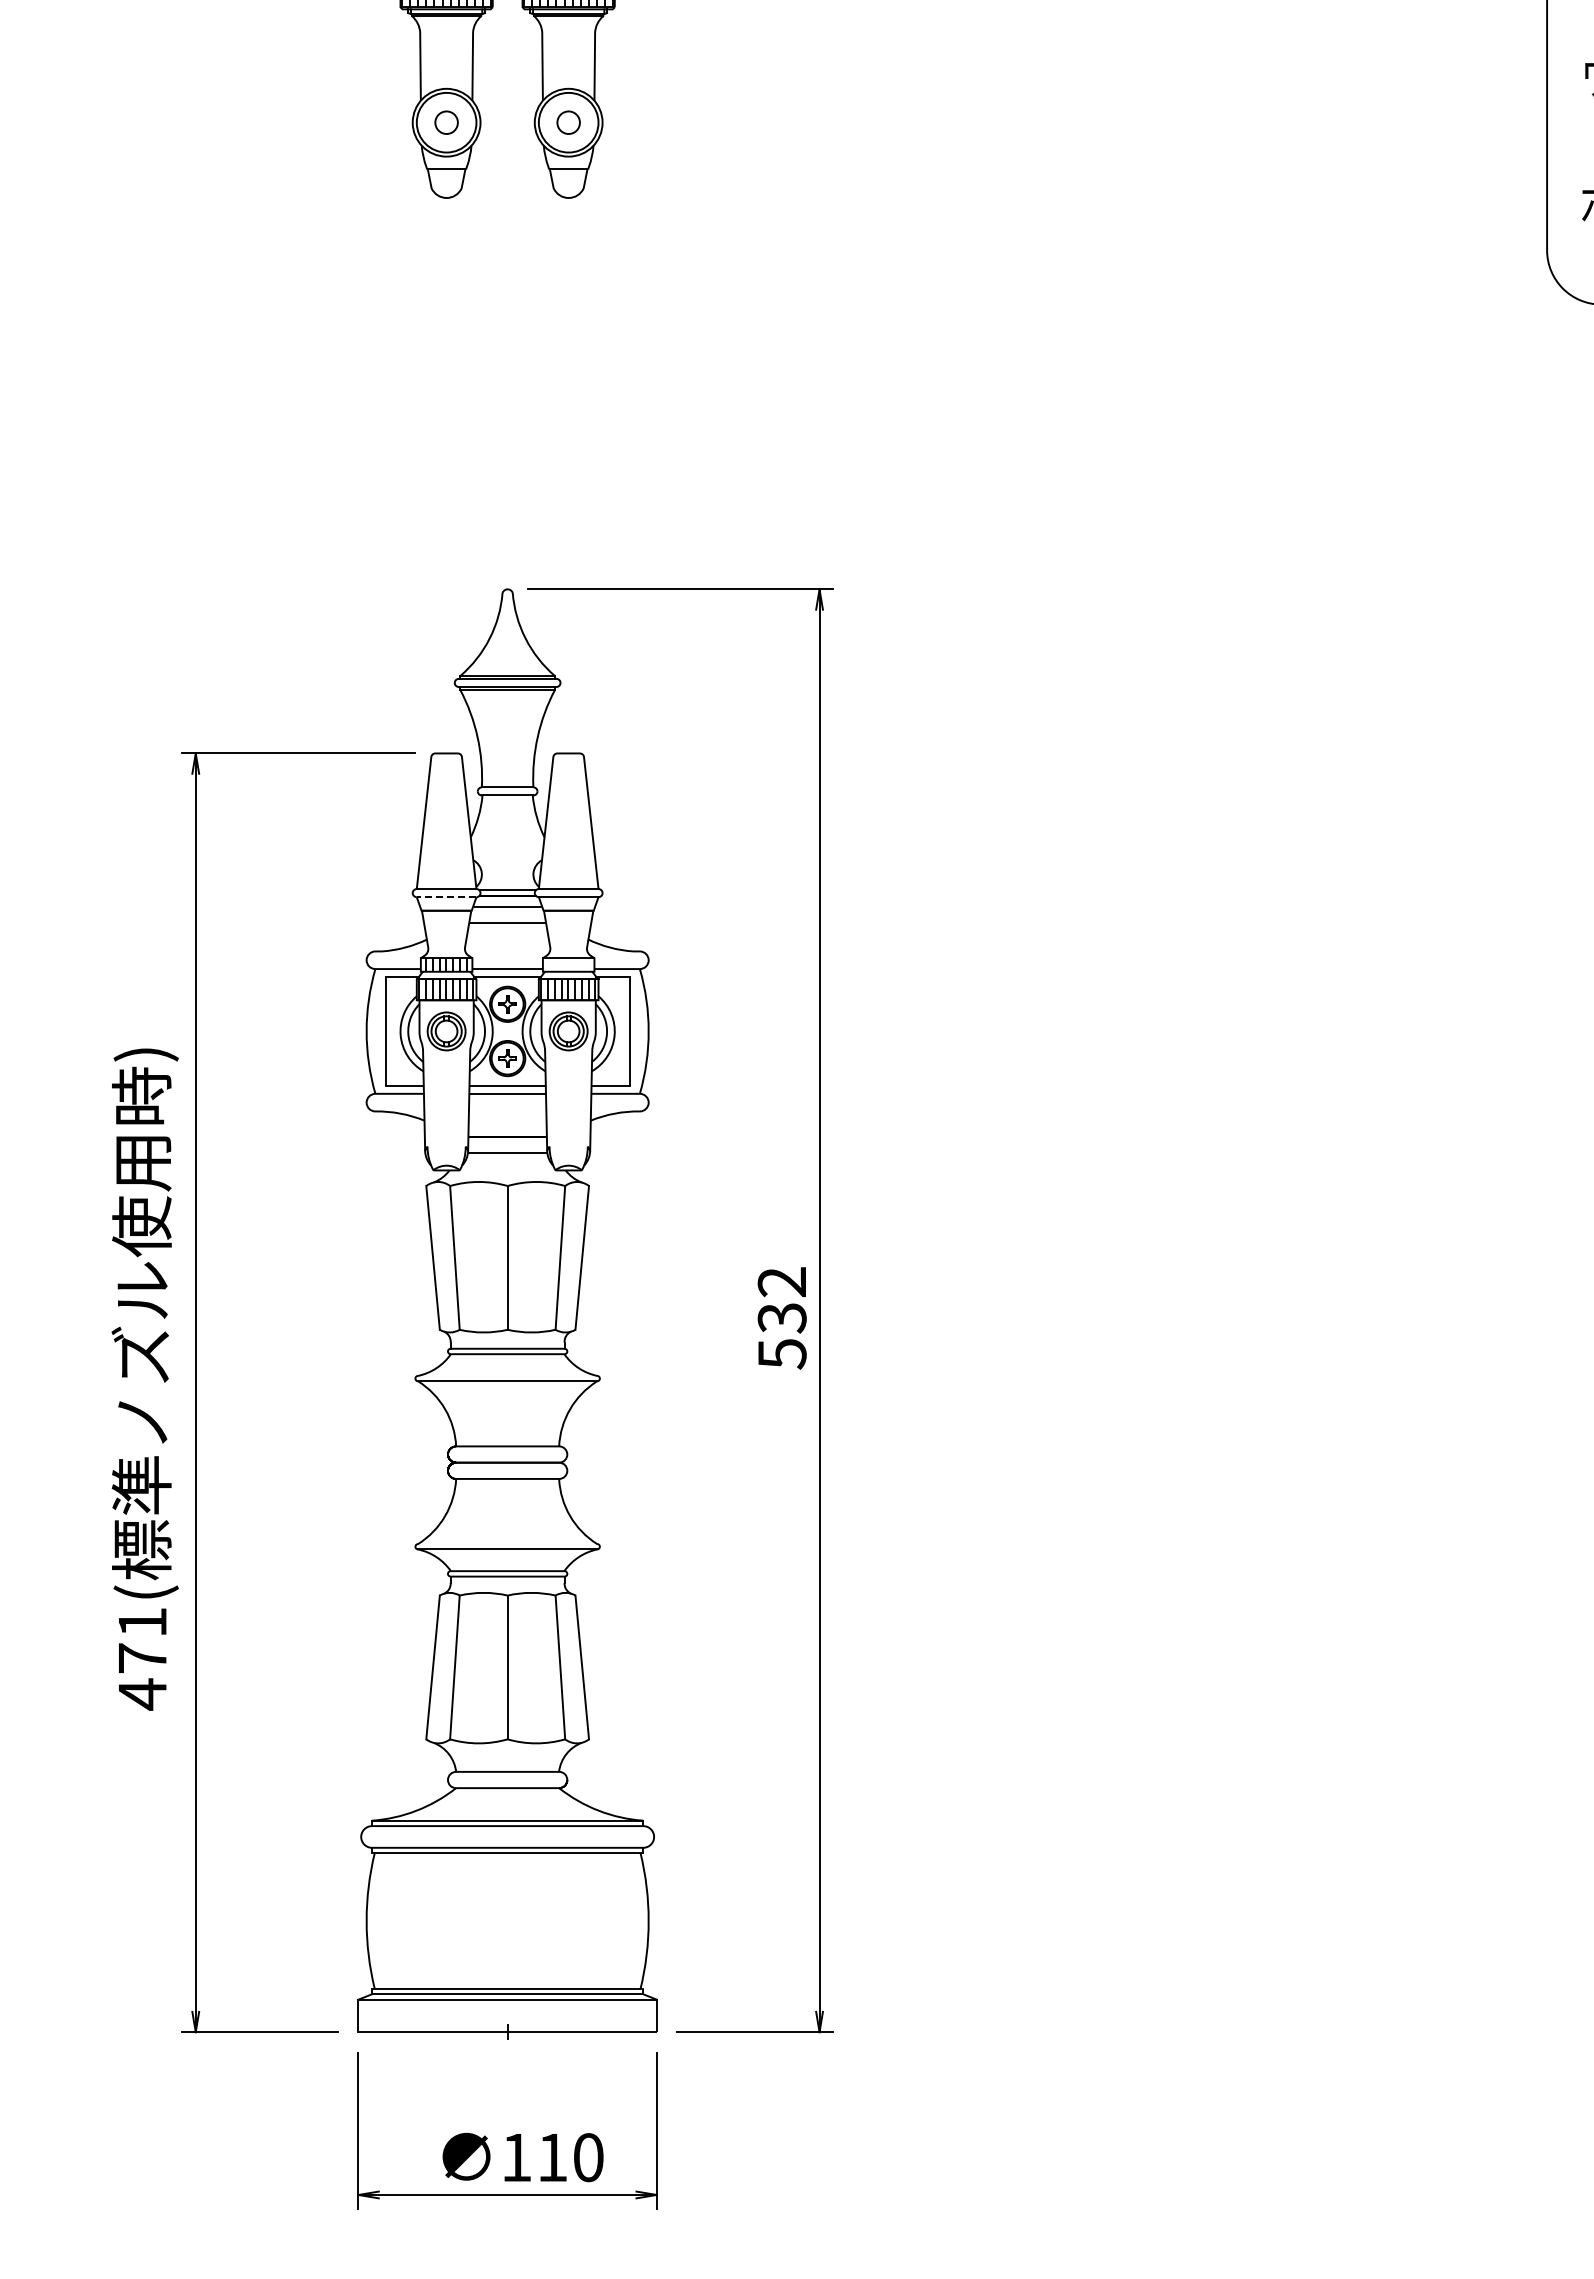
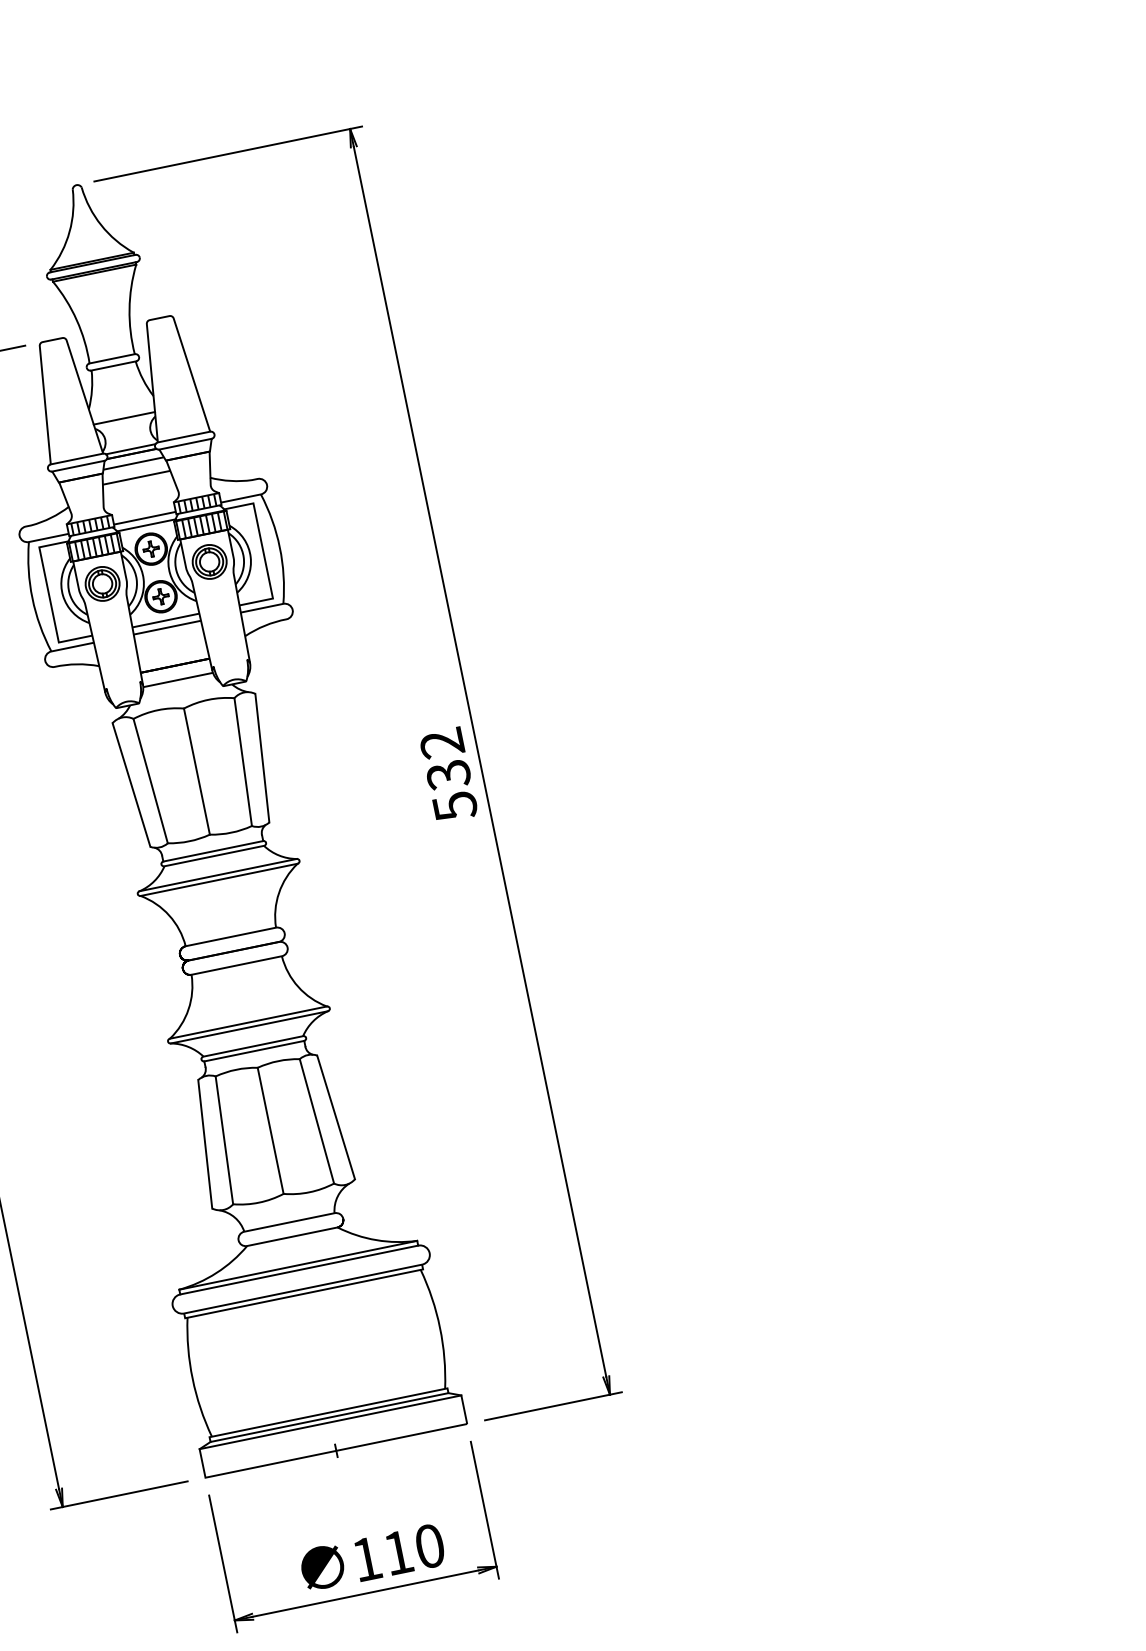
line: (507, 855) -> (124, 418), added
line: (446, 897) -> (78, 466), dashed -> solid
hatch: (567, 964) -> (196, 503), added
line: (507, 1375) -> (217, 874), added
line: (507, 1544) -> (248, 1023), added

